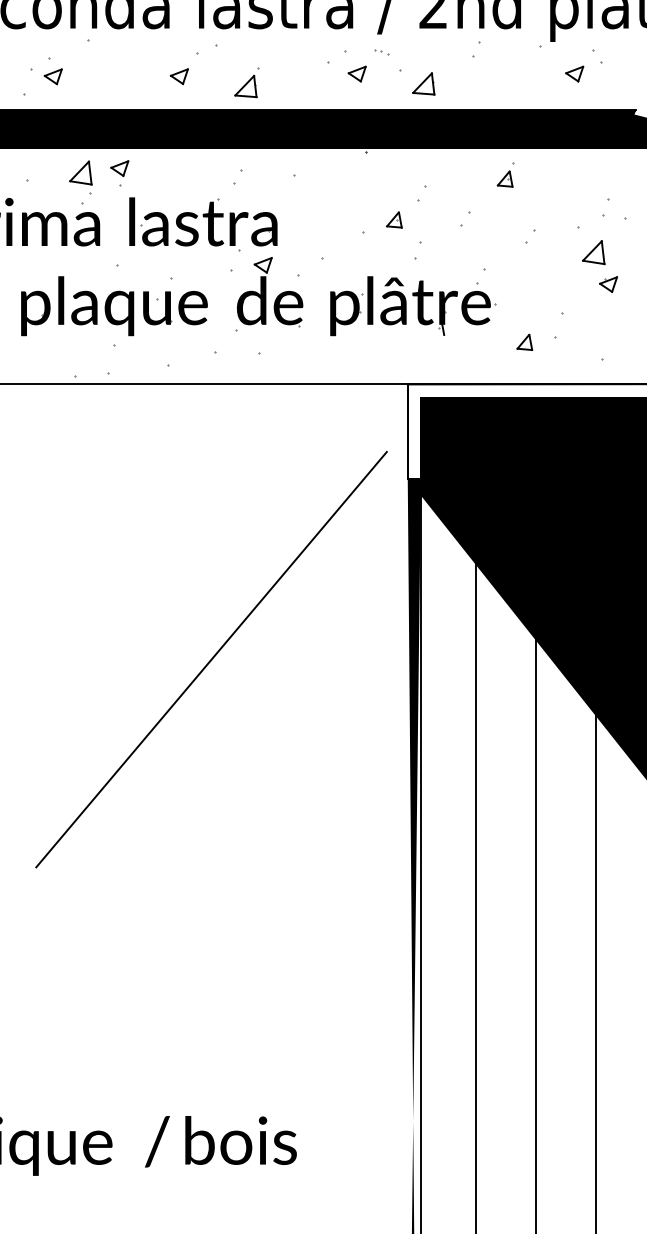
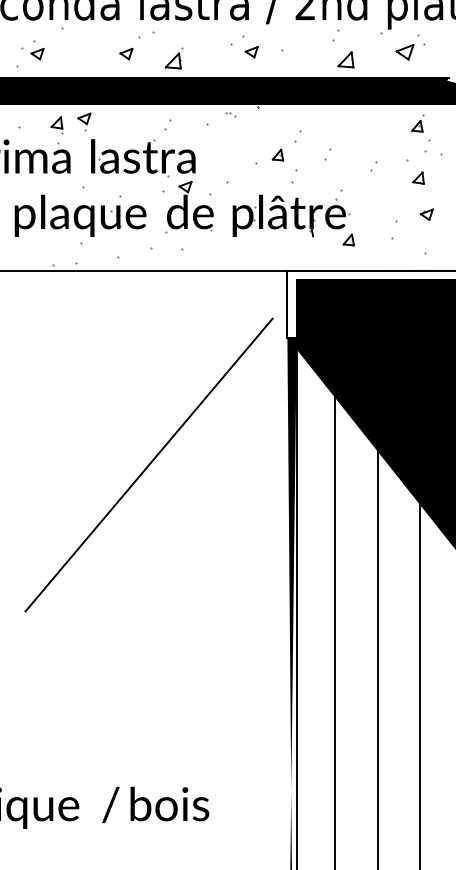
part: (381, 52) -> (230, 114), moved
part: (574, 73) -> (404, 51), size x1.4
part: (423, 83) -> (345, 59), moved
part: (505, 174) -> (417, 123), moved
part: (80, 177) -> (56, 125), size x0.7
part: (593, 252) -> (418, 178), size x0.7
part: (608, 284) -> (426, 214), moved
part: (524, 341) -> (348, 239), moved

